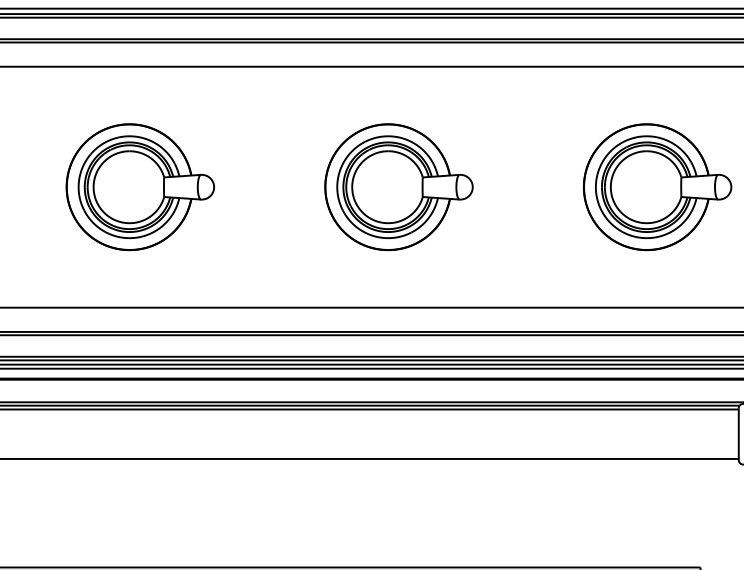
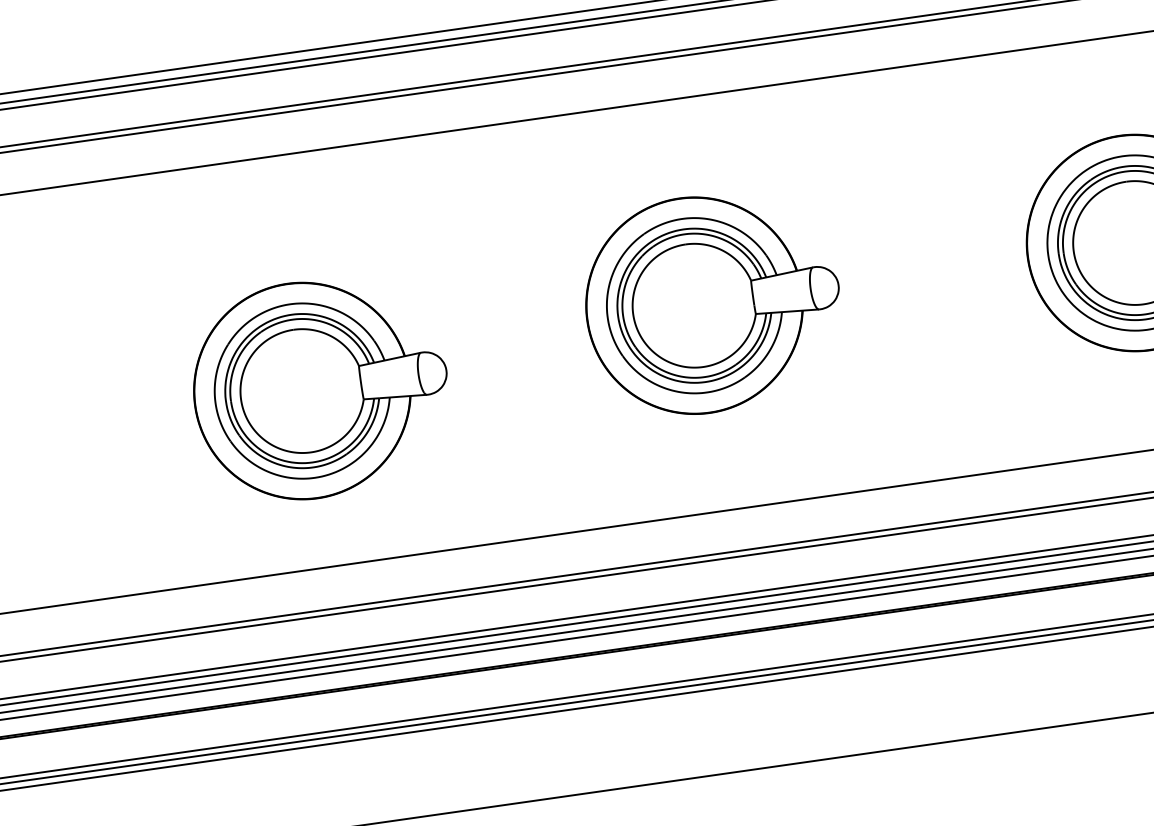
part: (139, 187) -> (319, 389), moved

